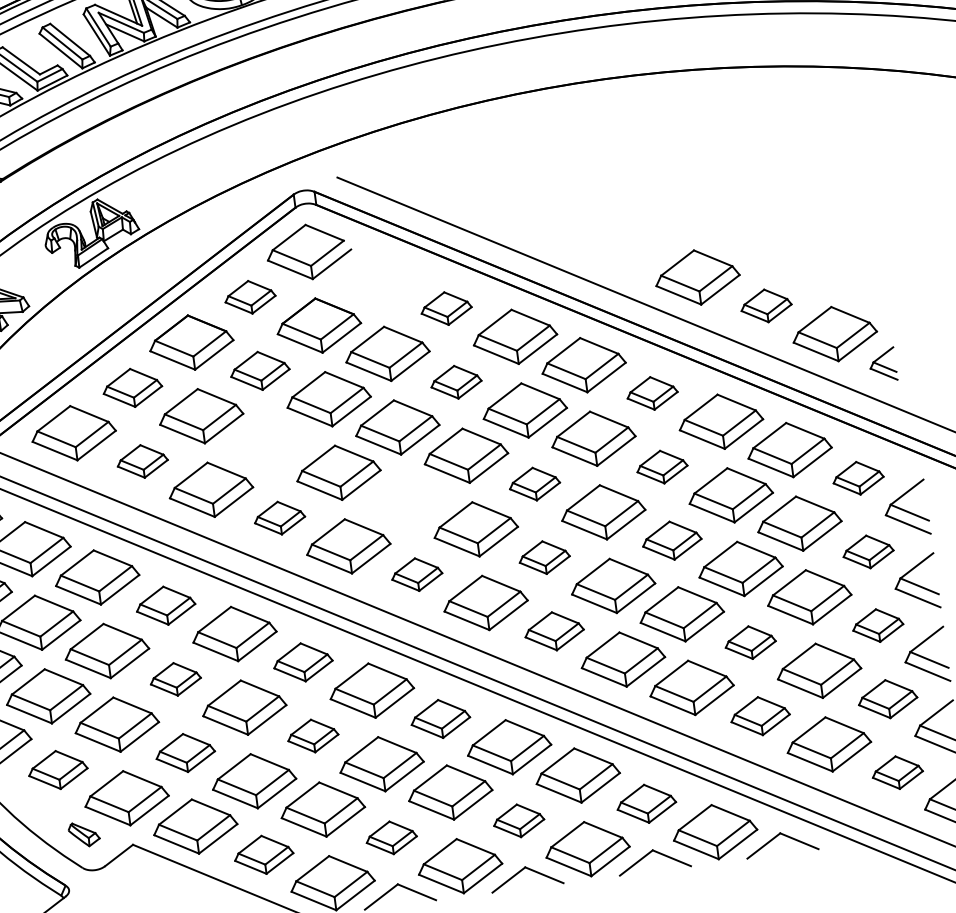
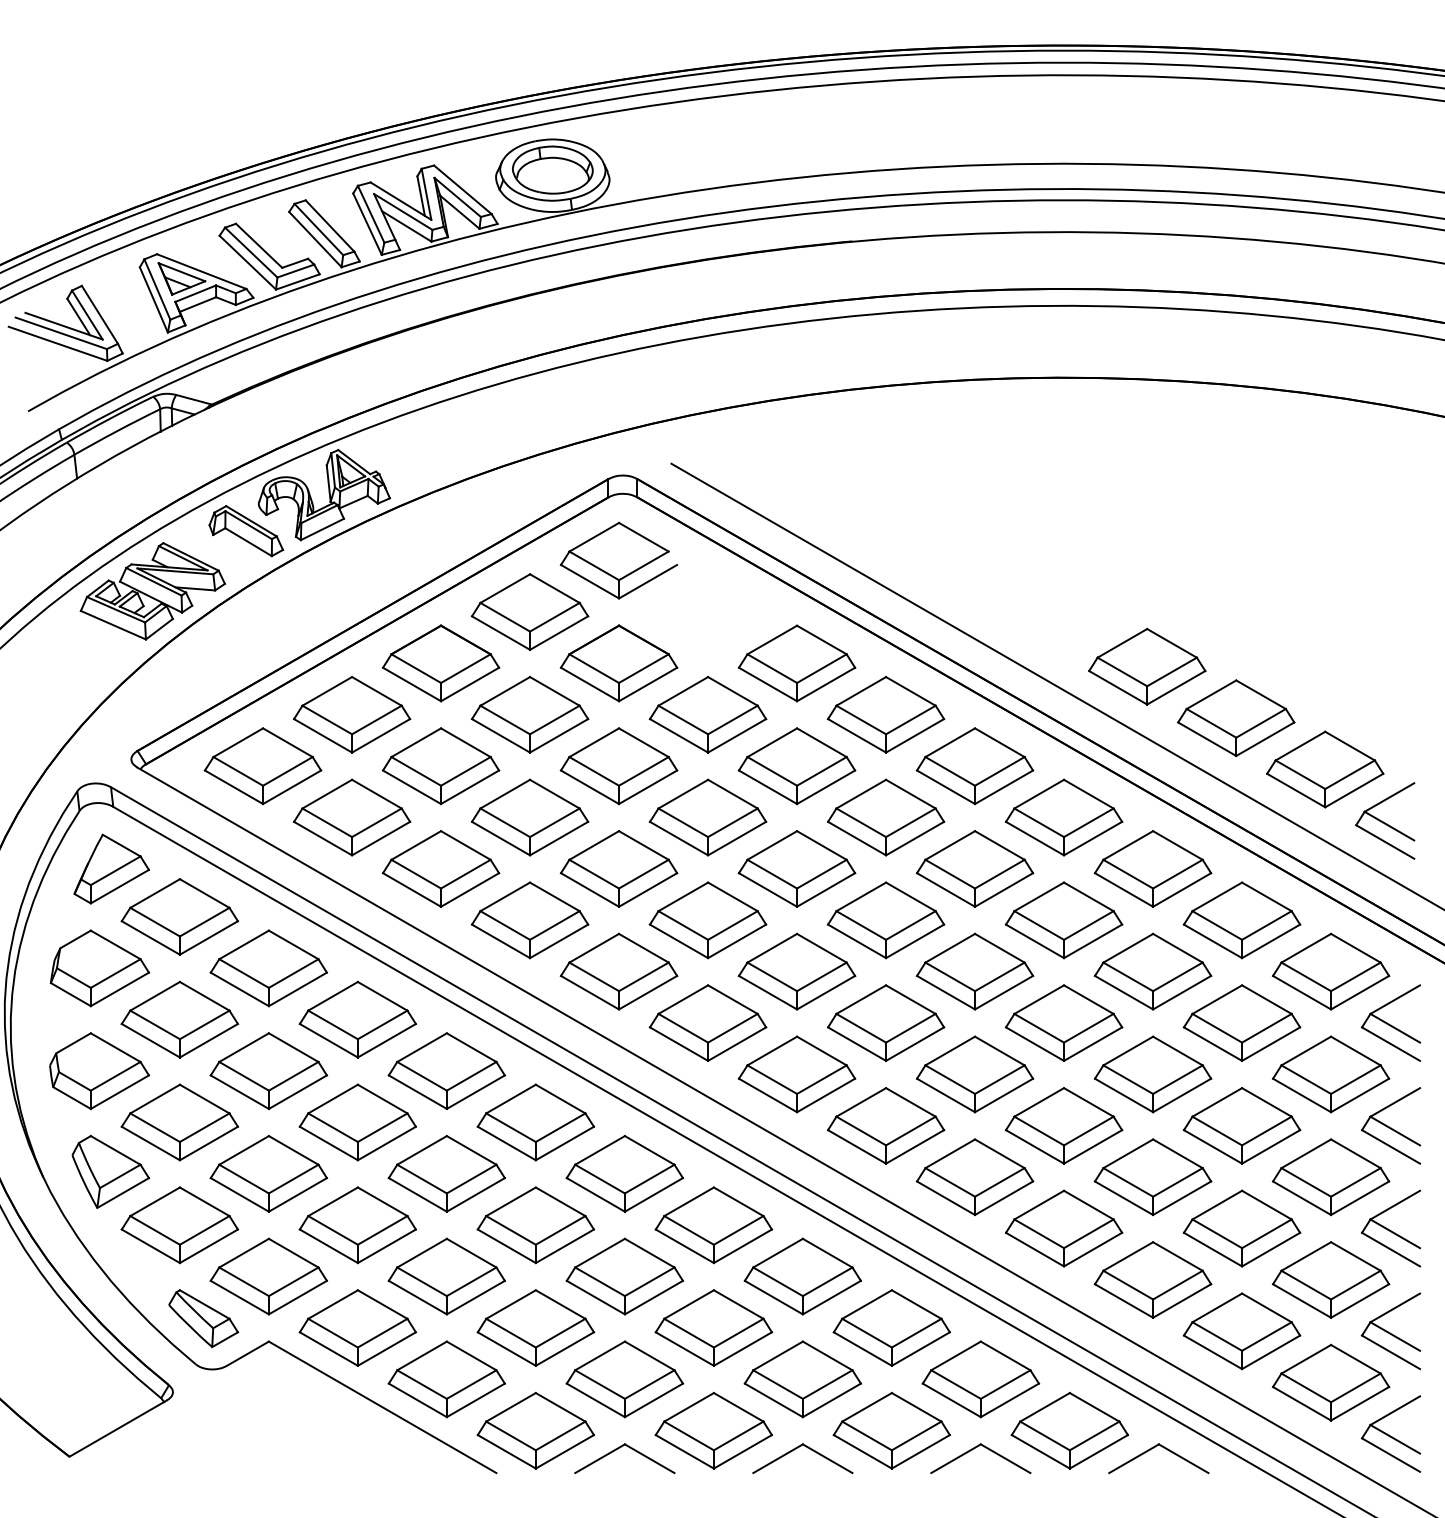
part: (39, 266) -> (246, 531), added
part: (249, 296) -> (529, 611), size x1.67
part: (766, 306) -> (1236, 718), size x1.67
part: (446, 308) -> (796, 663), size x1.67
part: (882, 364) -> (1385, 820), size x1.67
part: (259, 370) -> (529, 714), size x1.43
part: (455, 382) -> (796, 766), size x1.67
part: (132, 387) -> (351, 714), size x1.43
part: (652, 393) -> (1063, 817), size x1.67
part: (269, 444) -> (529, 817), added
part: (142, 461) -> (352, 817), size x1.67
part: (661, 467) -> (1063, 920), size x1.67
part: (858, 478) -> (1330, 971), size x1.67
part: (534, 484) -> (885, 920), size x1.67
part: (406, 501) -> (707, 920), added
part: (279, 518) -> (529, 920), size x1.67
part: (671, 540) -> (1063, 1022), size x1.43
part: (868, 551) -> (1331, 1074), size x1.67
part: (544, 557) -> (885, 1022), size x1.67
part: (416, 574) -> (707, 1022), size x1.67
part: (165, 605) -> (357, 1019), size x1.43
part: (877, 625) -> (1330, 1177), size x1.67
part: (553, 631) -> (885, 1125), size x1.43
part: (750, 642) -> (1152, 1177), size x1.67
part: (303, 662) -> (535, 1122), size x1.43
part: (175, 679) -> (357, 1122), size x1.67
part: (887, 698) -> (1330, 1279), size x1.43
part: (759, 715) -> (1152, 1279), size x1.43
part: (440, 719) -> (713, 1225), size x1.43
part: (312, 736) -> (535, 1225), size x1.67
part: (185, 753) -> (357, 1225), size x1.43
part: (57, 770) -> (179, 1225), size x1.43
part: (897, 772) -> (1330, 1382), size x1.67
part: (646, 803) -> (980, 1379), size x1.43
part: (518, 820) -> (802, 1379), size x1.67
part: (83, 834) -> (203, 1318), size x1.67
part: (391, 837) -> (624, 1379), size x1.67
part: (263, 854) -> (446, 1379), size x1.43

